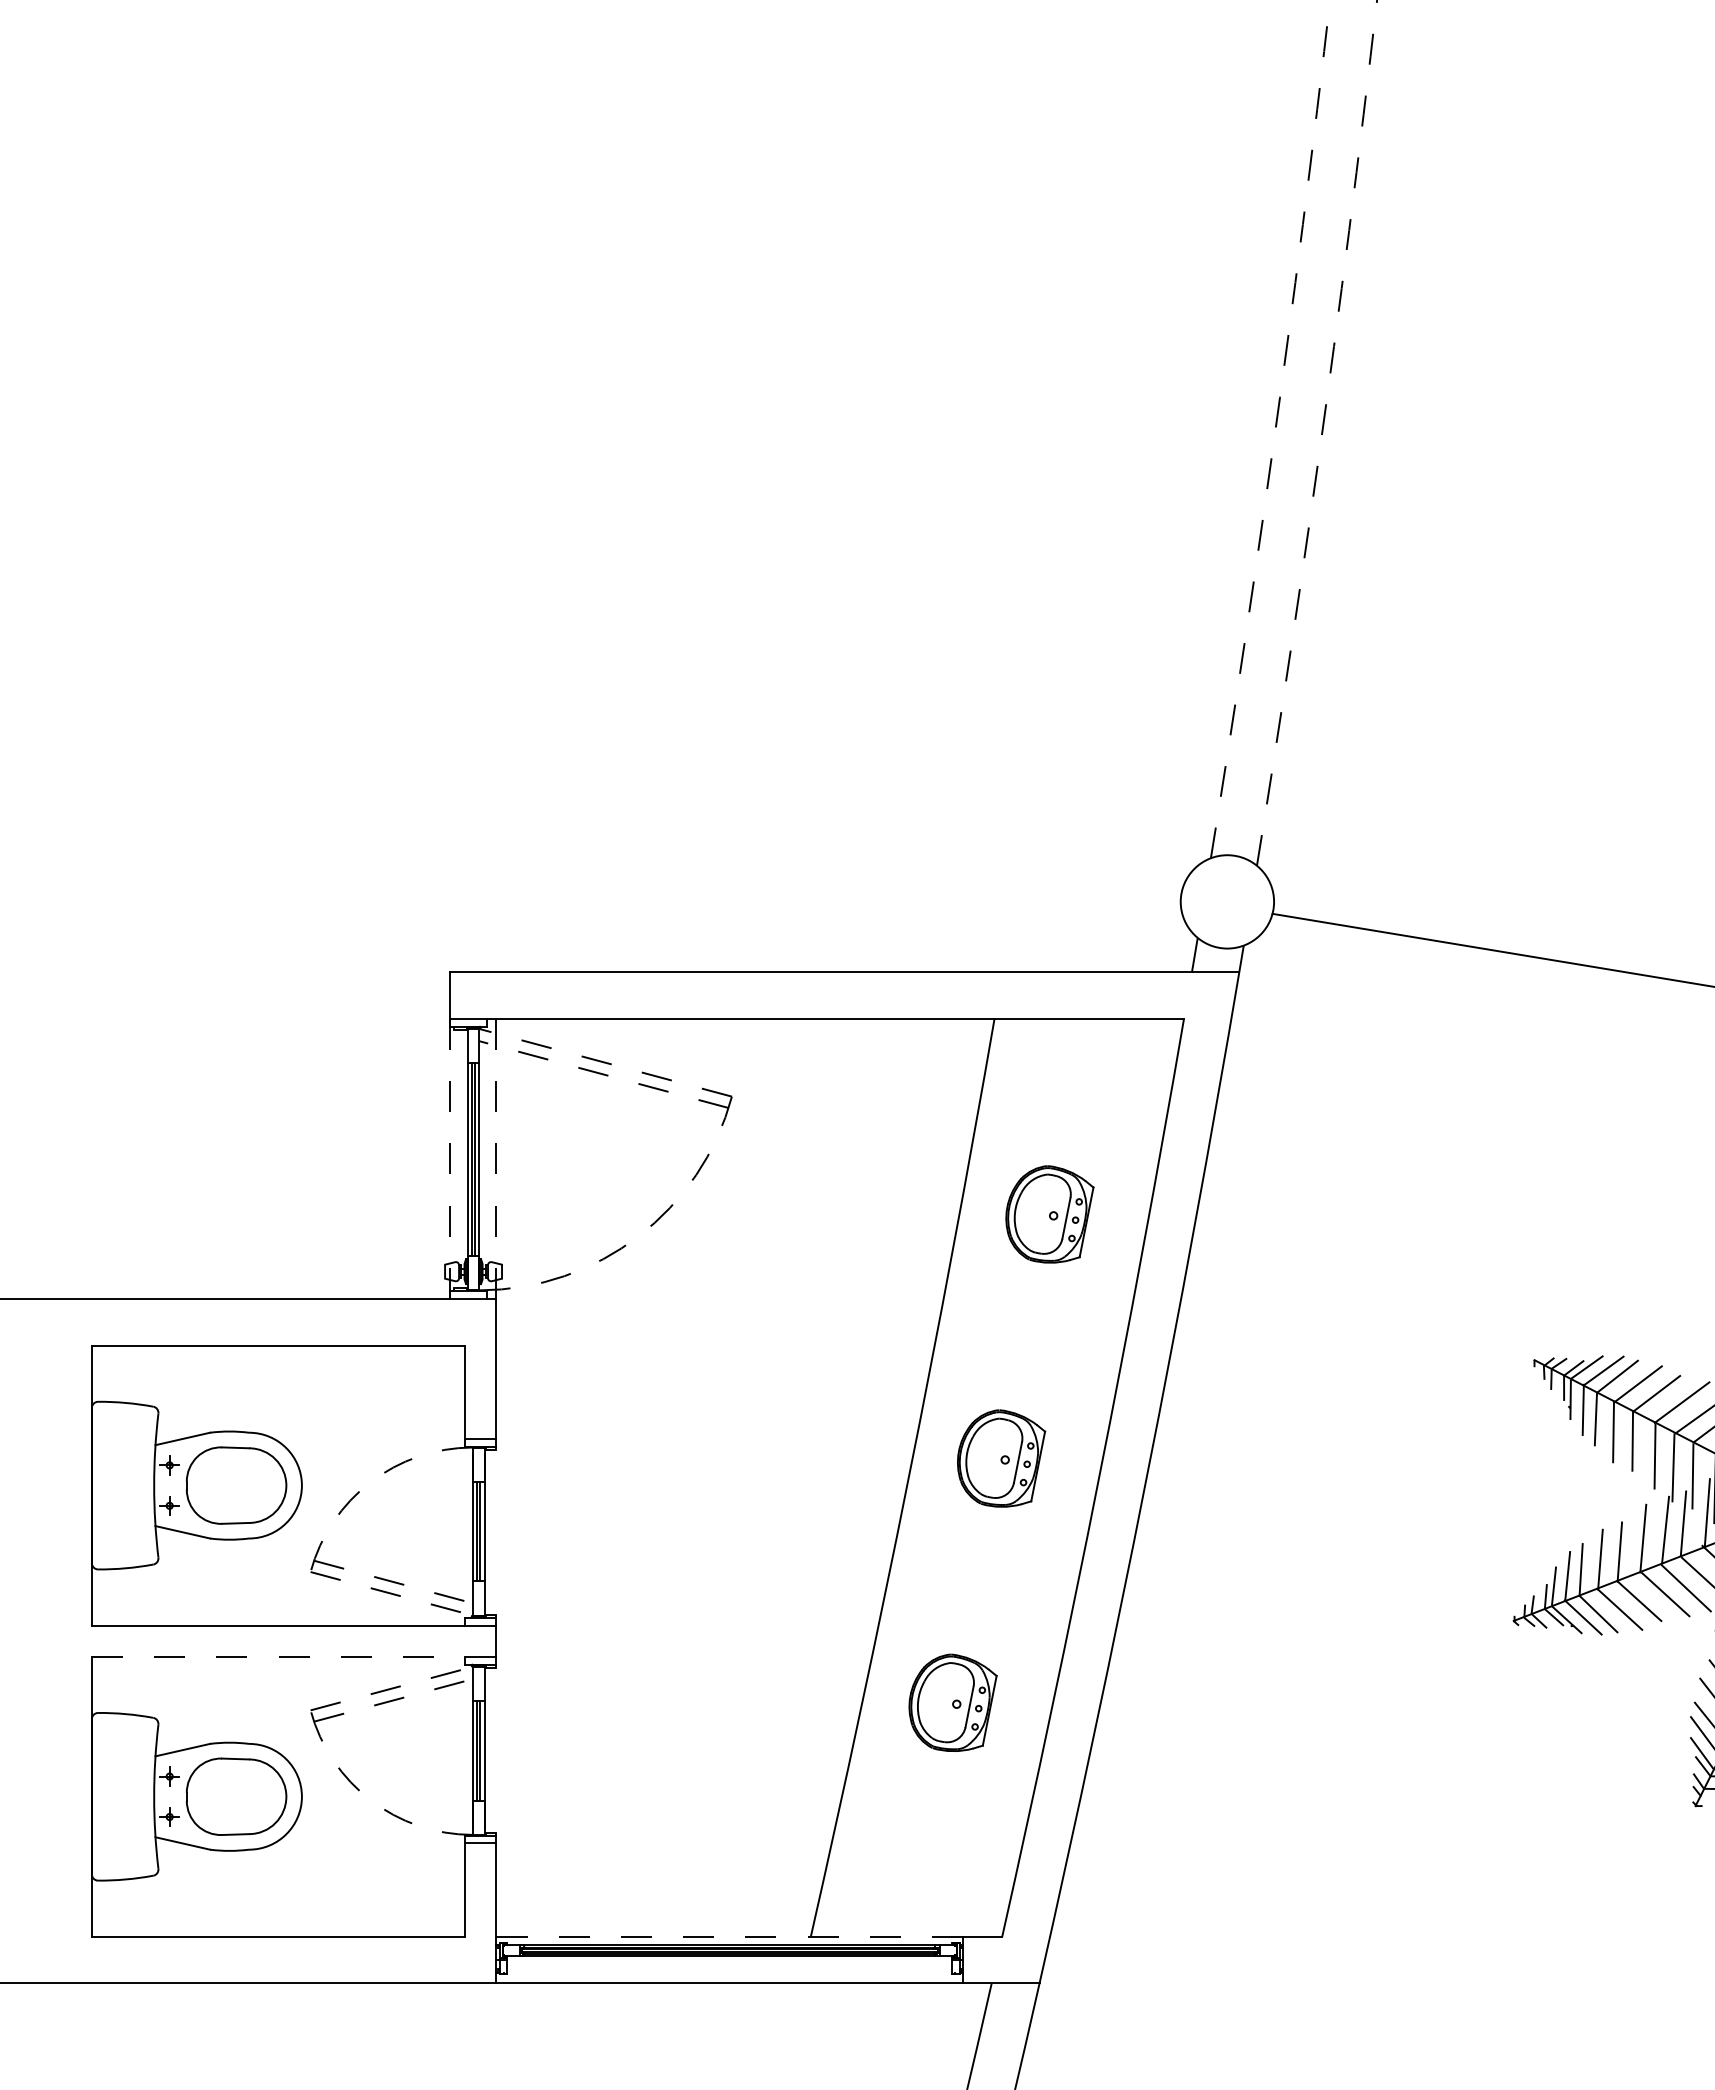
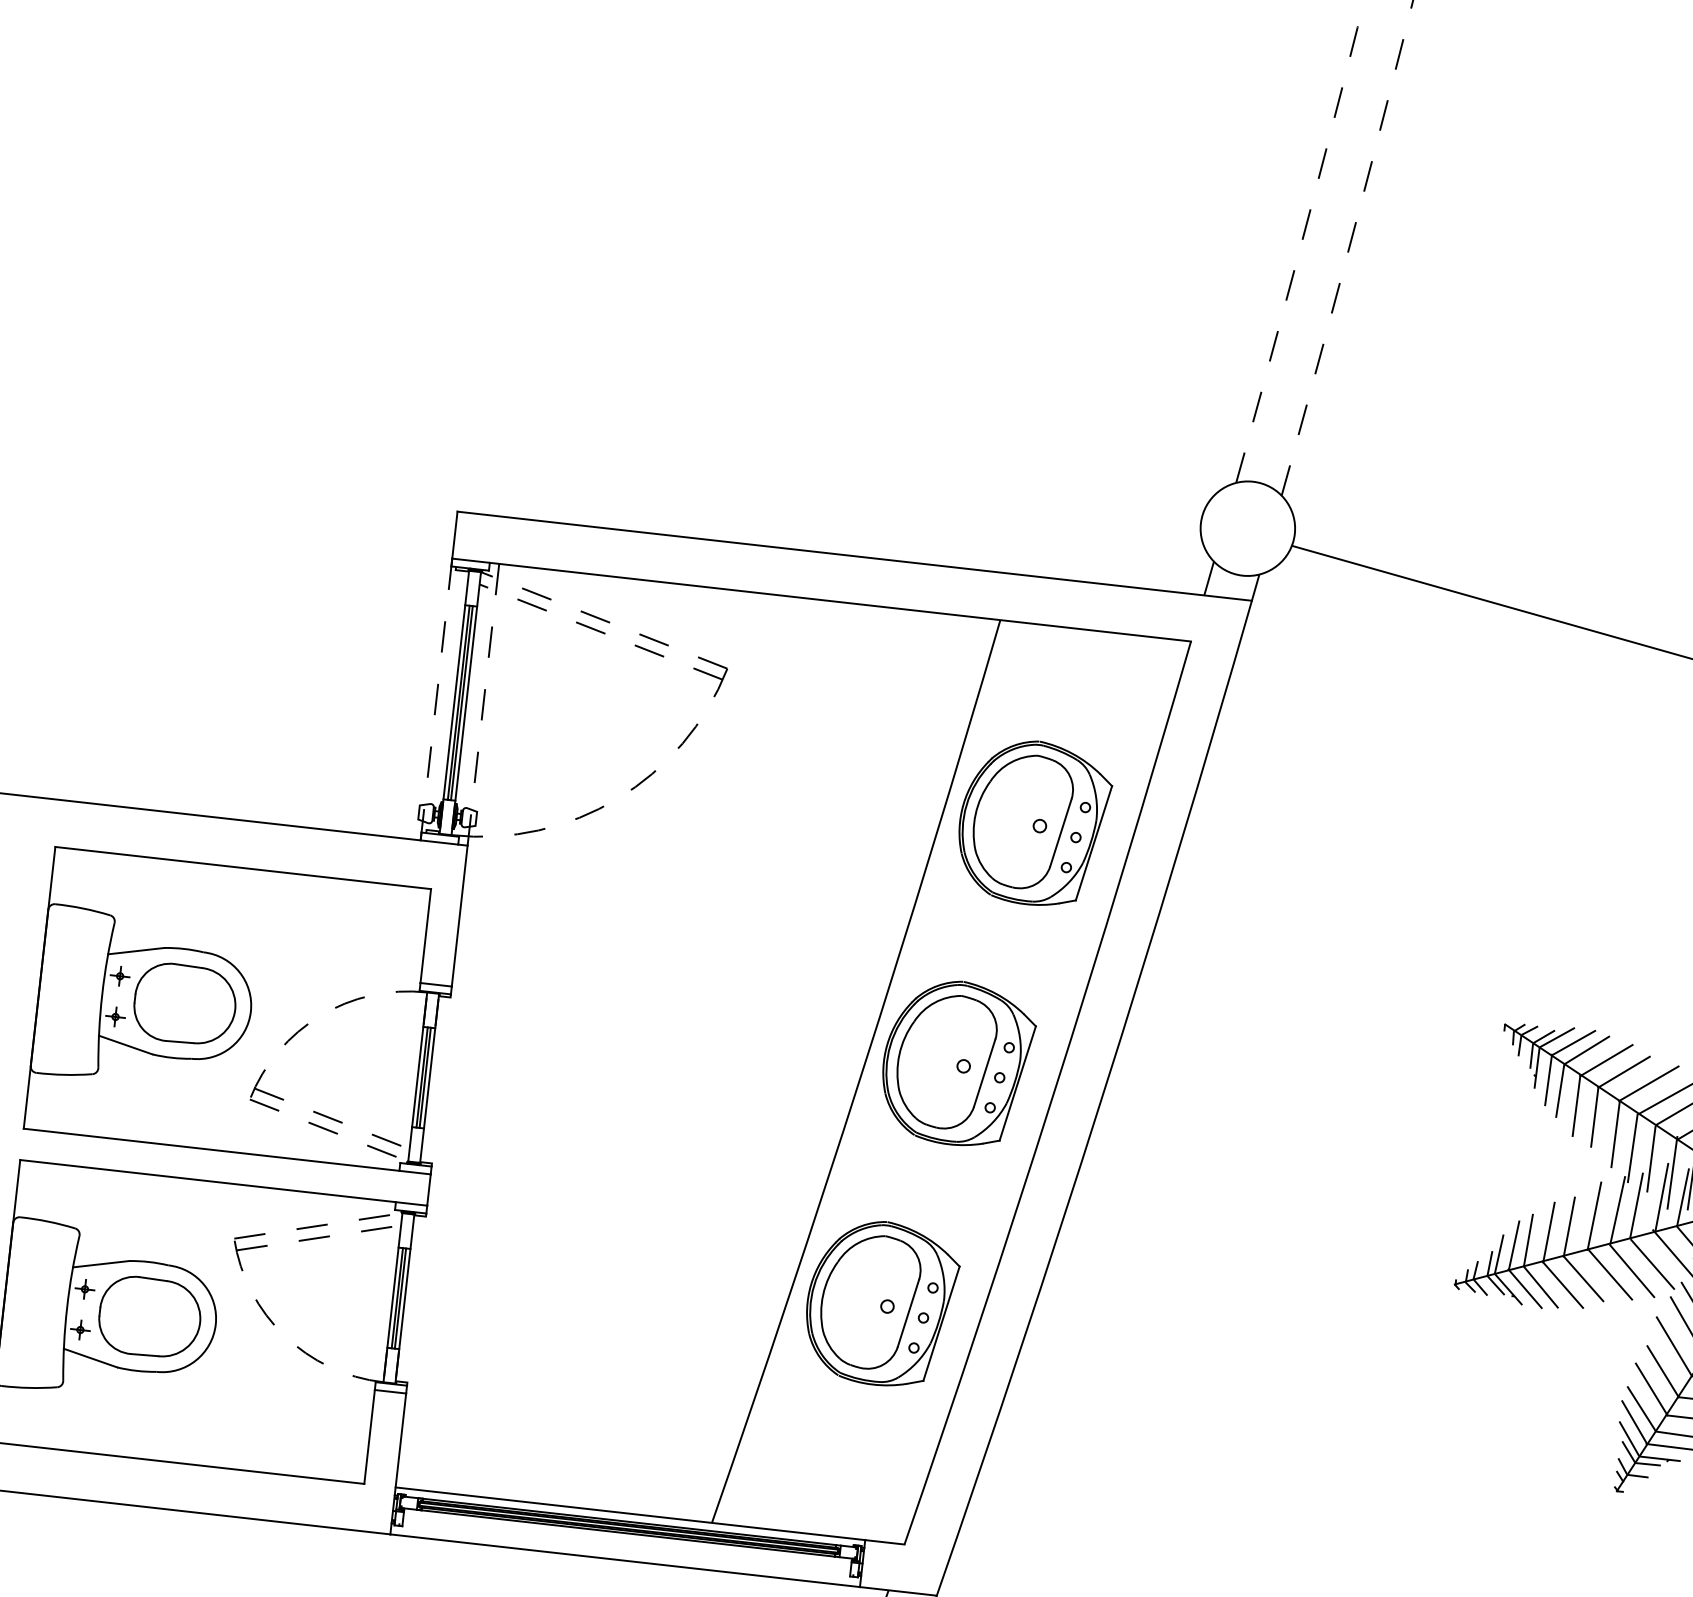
part: (1049, 1214) -> (1033, 823), size x1.67
part: (1001, 1458) -> (957, 1063), size x1.67
line: (293, 1656) -> (223, 1182), dashed -> solid
part: (952, 1702) -> (880, 1303), size x1.67
line: (729, 1936) -> (630, 1513), dashed -> solid

